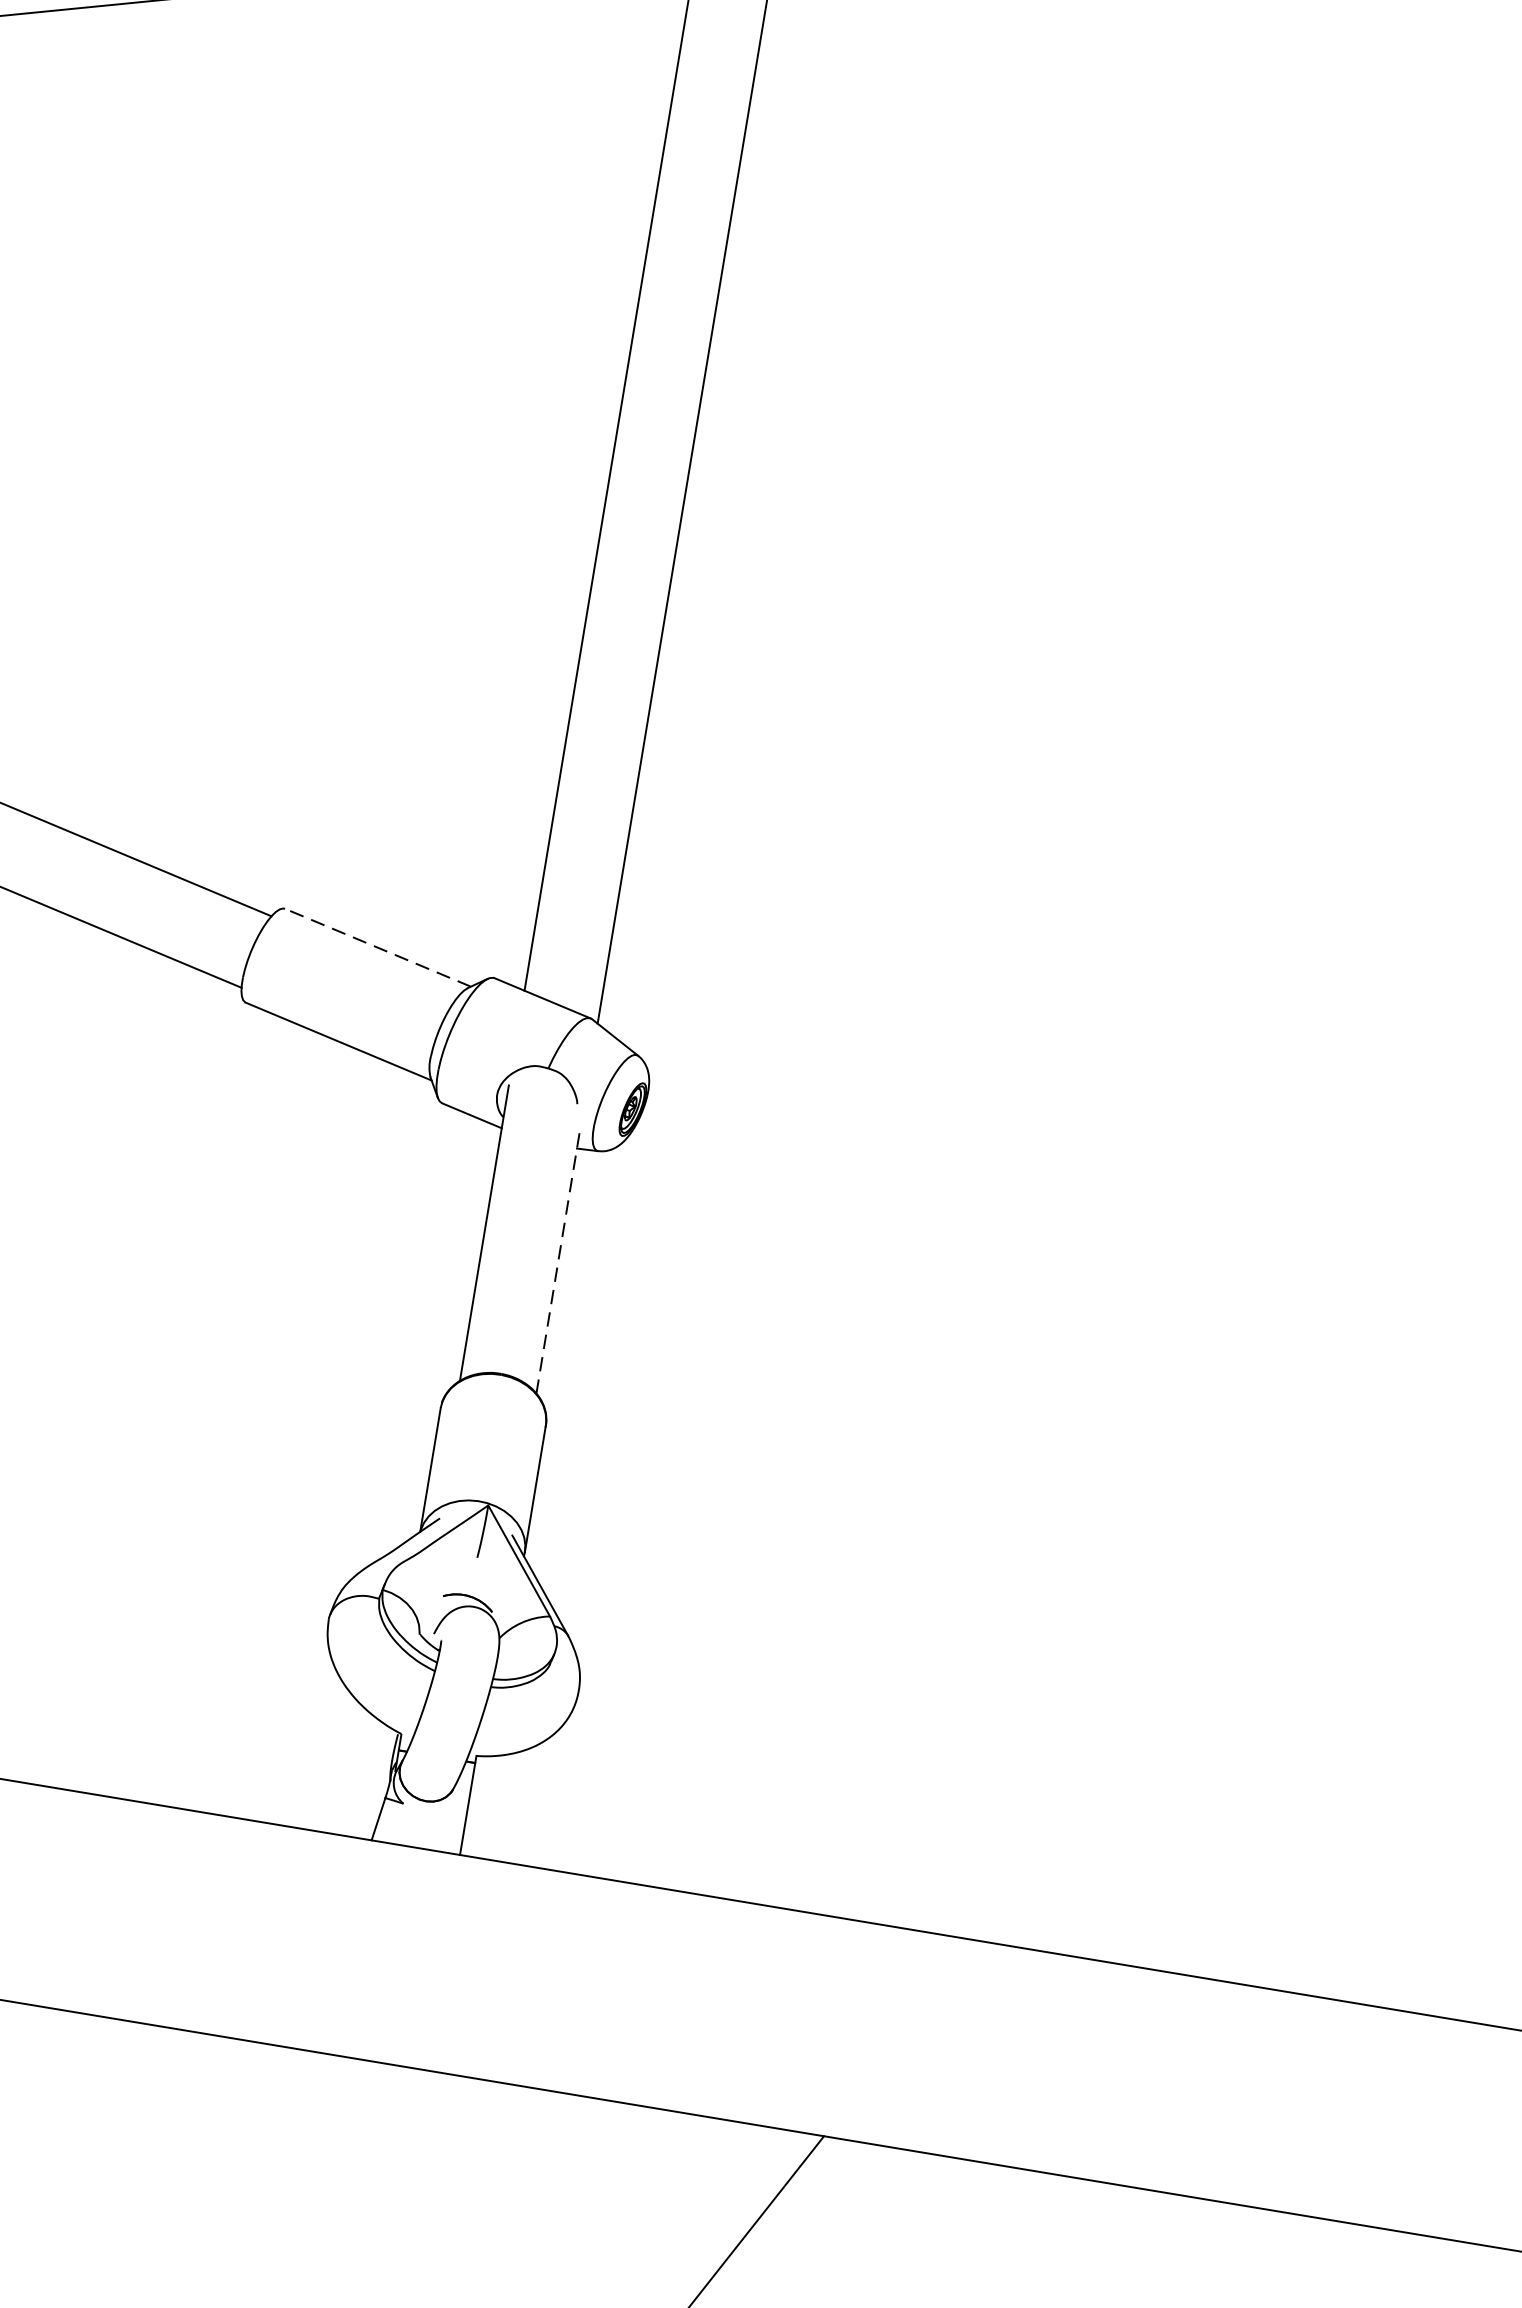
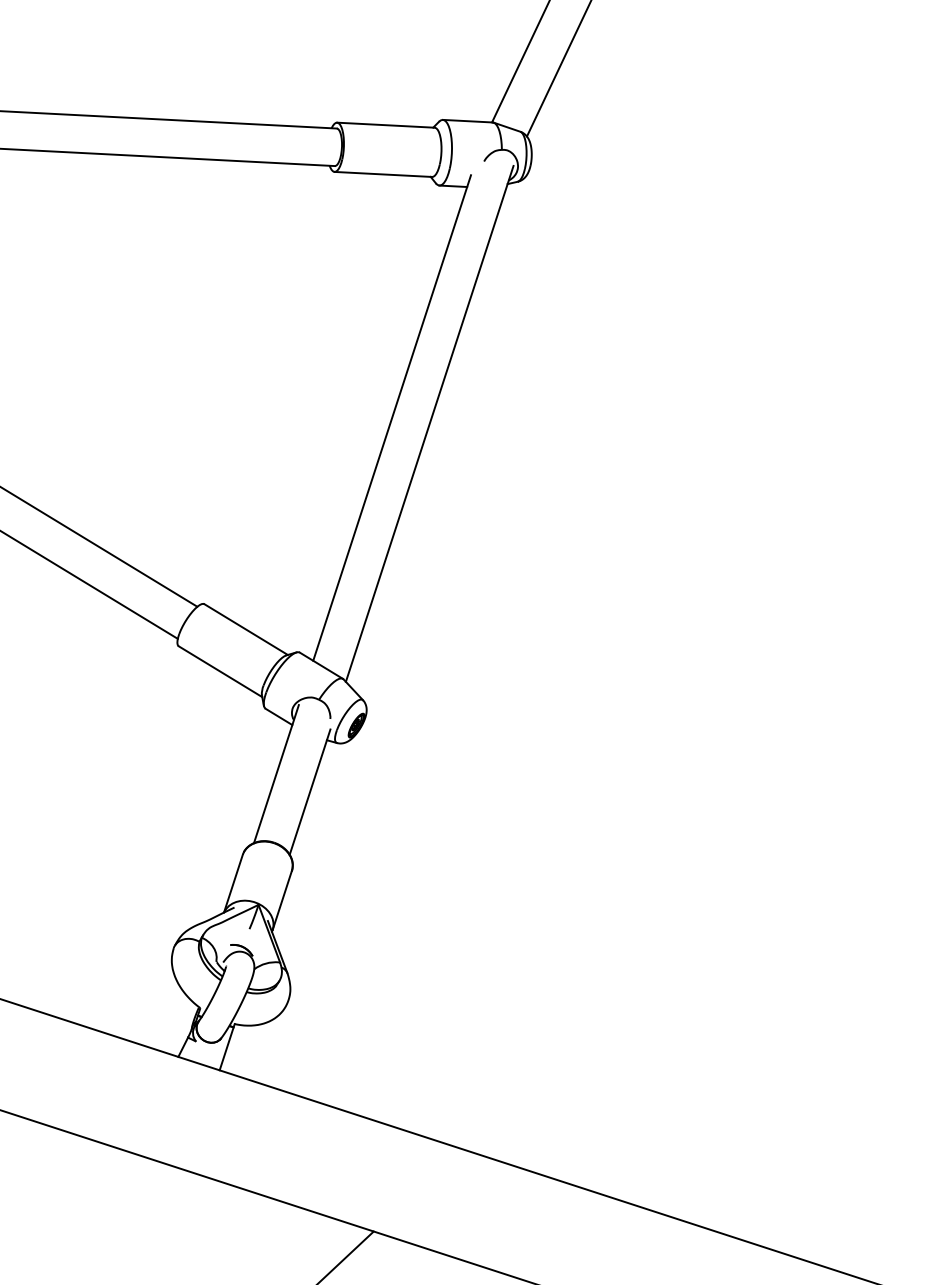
line: (378, 947) -> (246, 629), dashed -> solid
line: (559, 1260) -> (310, 792), dashed -> solid

